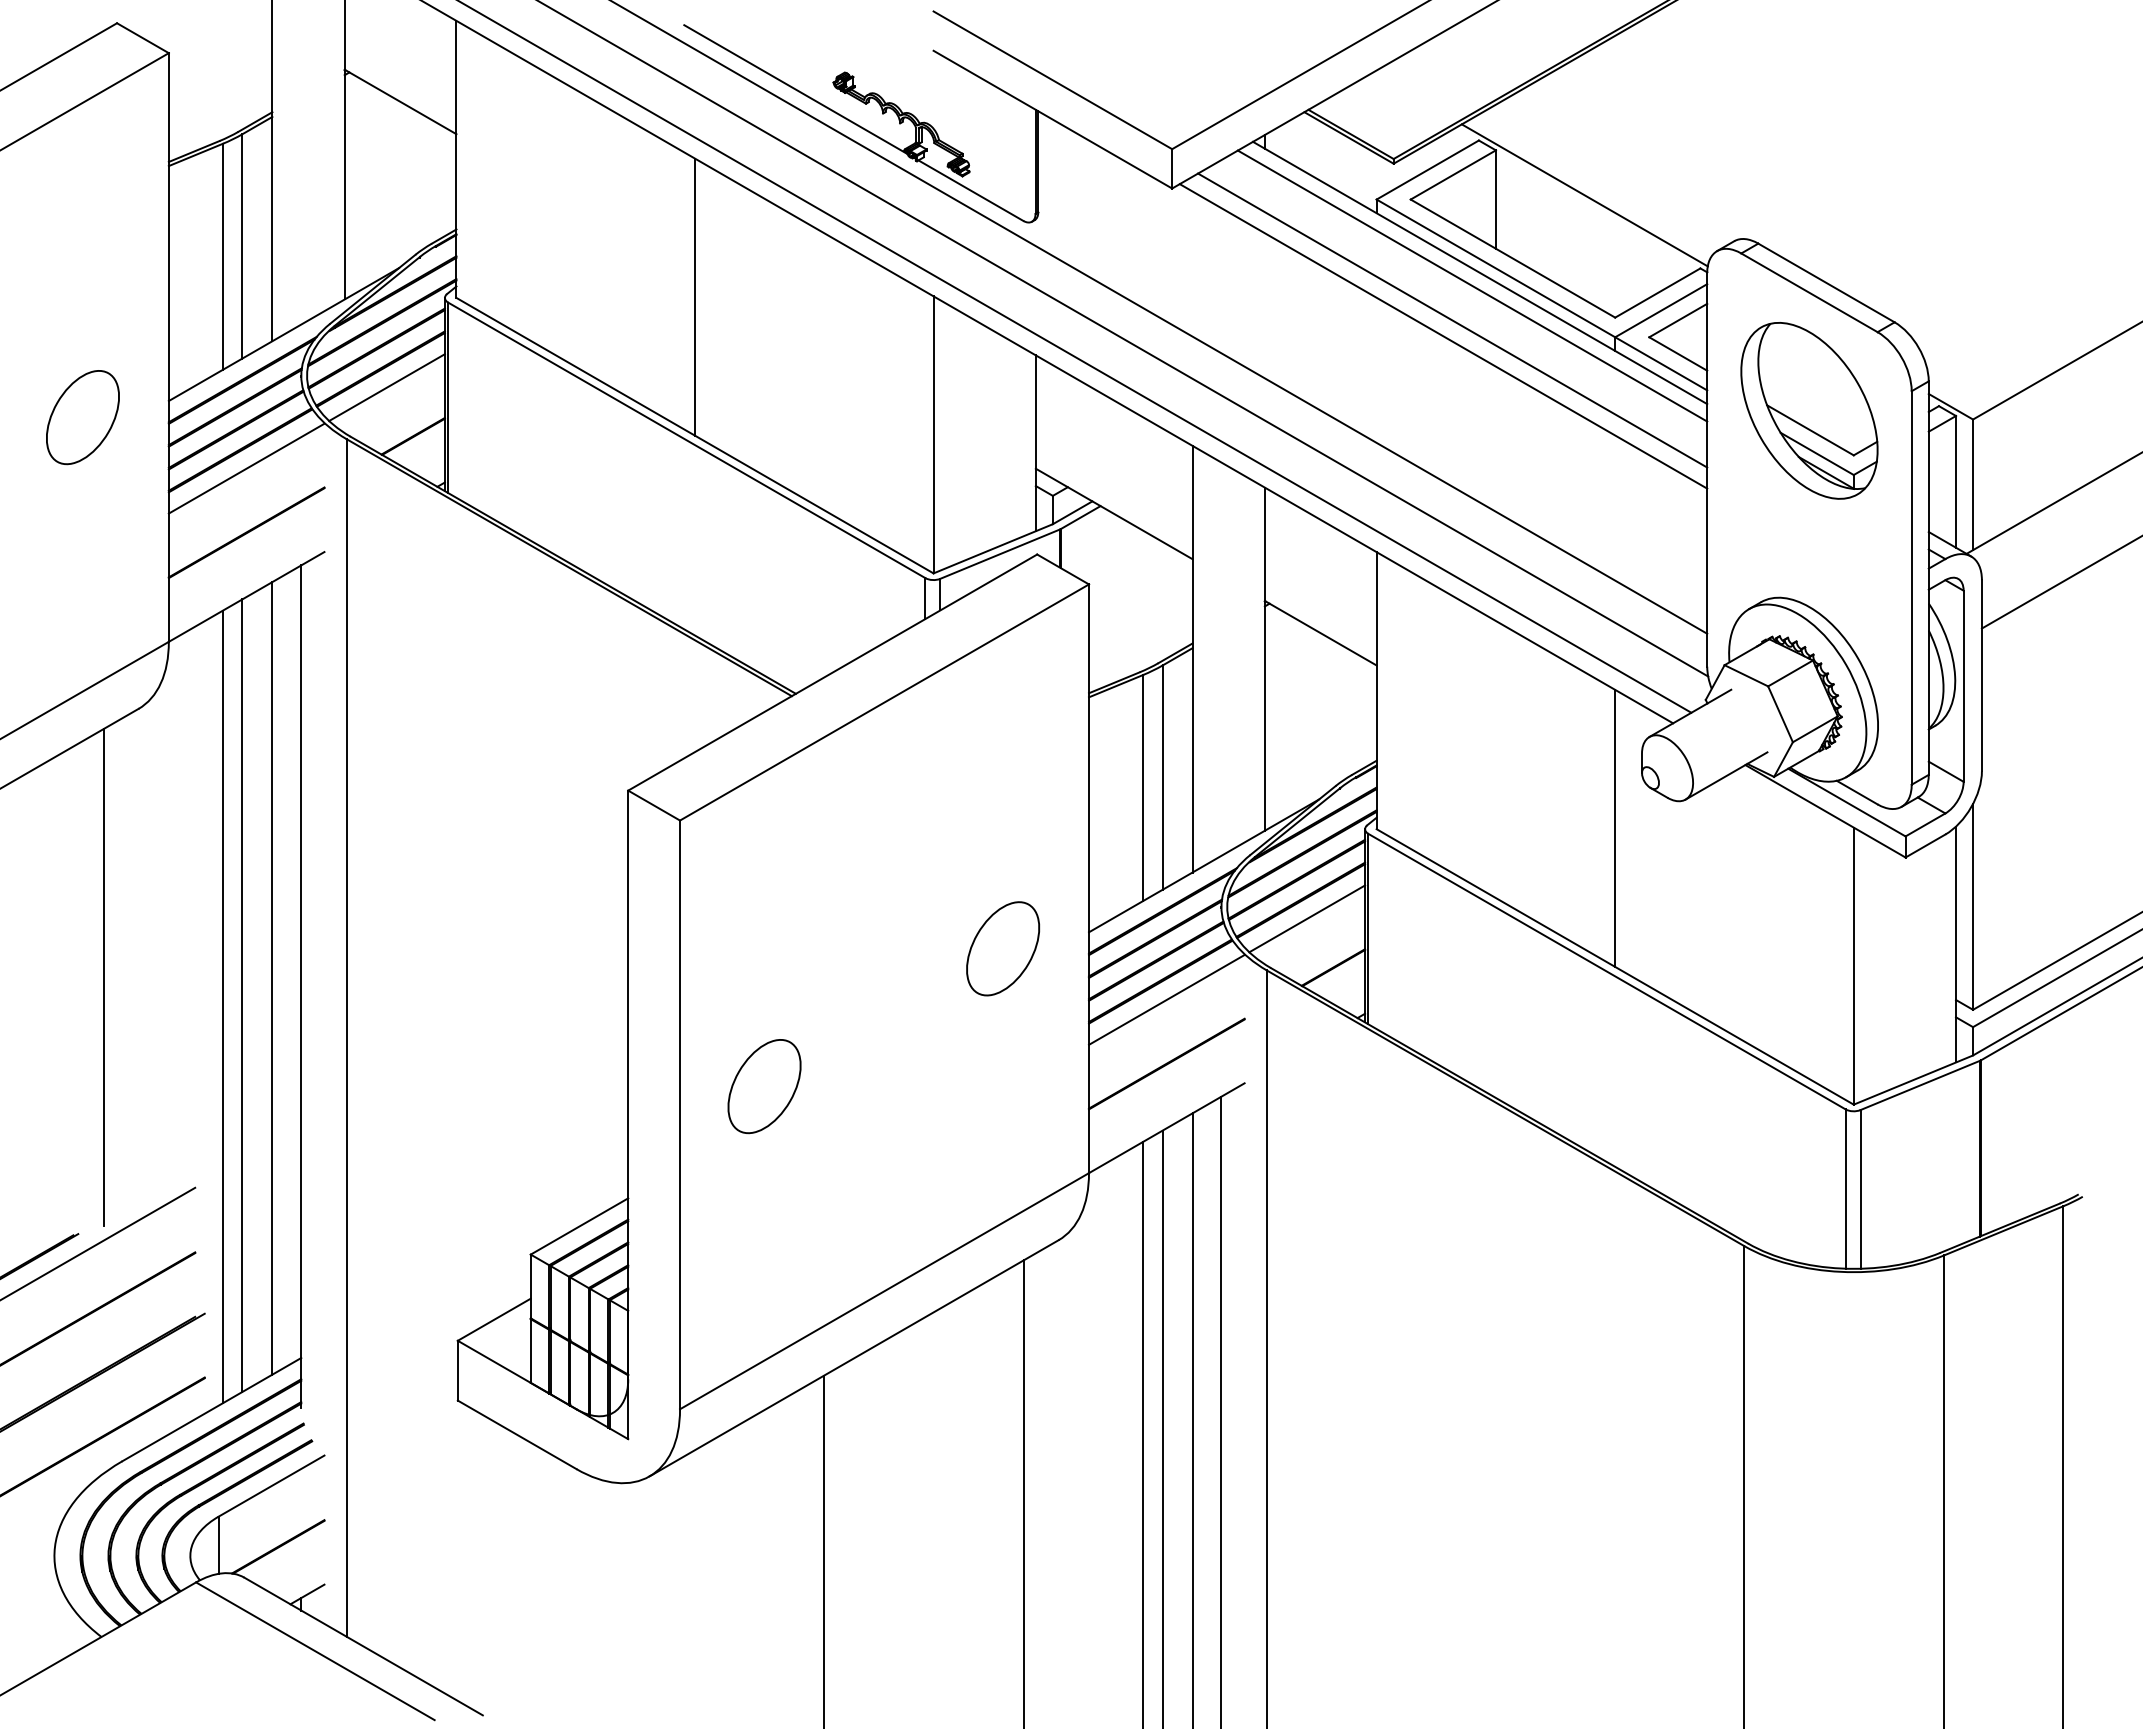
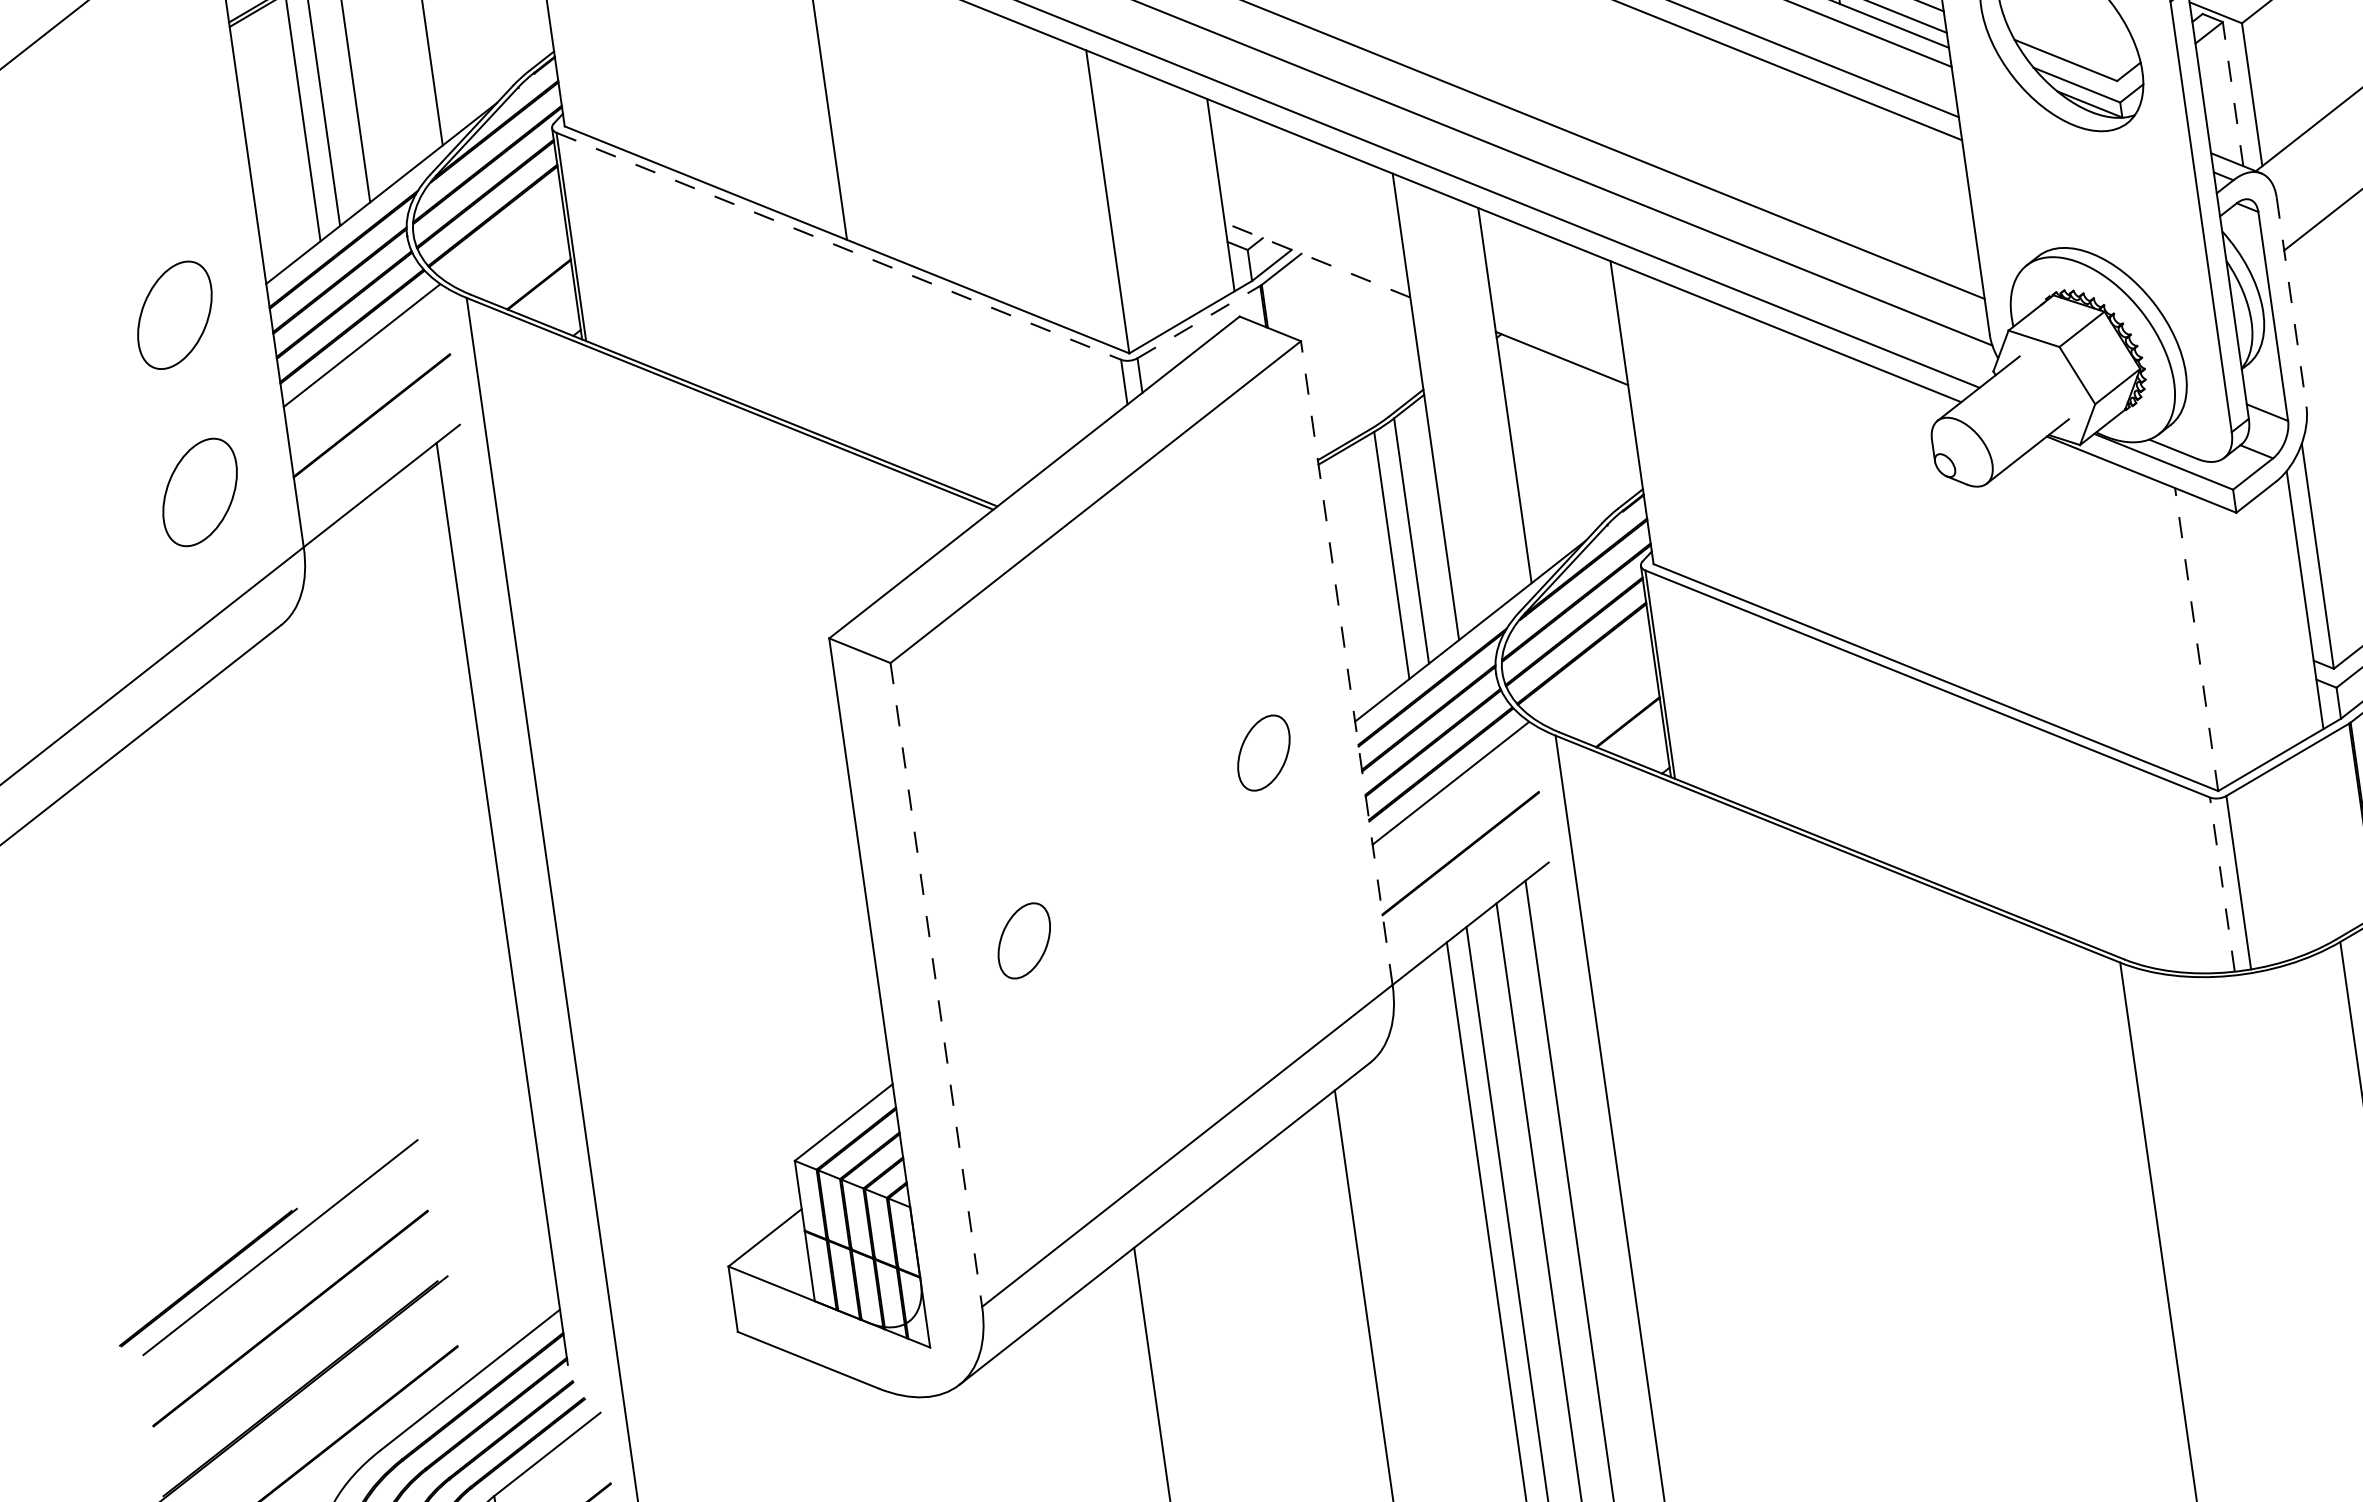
line: (386, 387) -> (502, 235), removed
line: (687, 440) -> (839, 246), solid -> dashed
line: (1956, 481) -> (2233, 93), solid -> dashed
line: (1113, 513) -> (1316, 259), solid -> dashed
line: (999, 554) -> (1198, 322), solid -> dashed
part: (82, 579) -> (199, 492), added
line: (1981, 675) -> (2291, 301), solid -> dashed
line: (1615, 827) -> (1914, 525), removed
line: (1089, 878) -> (1347, 662), solid -> dashed
line: (1307, 918) -> (1591, 672), removed
part: (1003, 948) -> (1264, 752), size x0.7
line: (1853, 966) -> (2196, 640), solid -> dashed
line: (103, 977) -> (284, 924), removed
line: (272, 978) -> (469, 899), removed
line: (242, 995) -> (439, 922), removed
line: (222, 1006) -> (419, 937), removed
part: (764, 1086) -> (1024, 940), size x0.7
line: (680, 1115) -> (936, 985), solid -> dashed
line: (1845, 1189) -> (2222, 885), solid -> dashed

